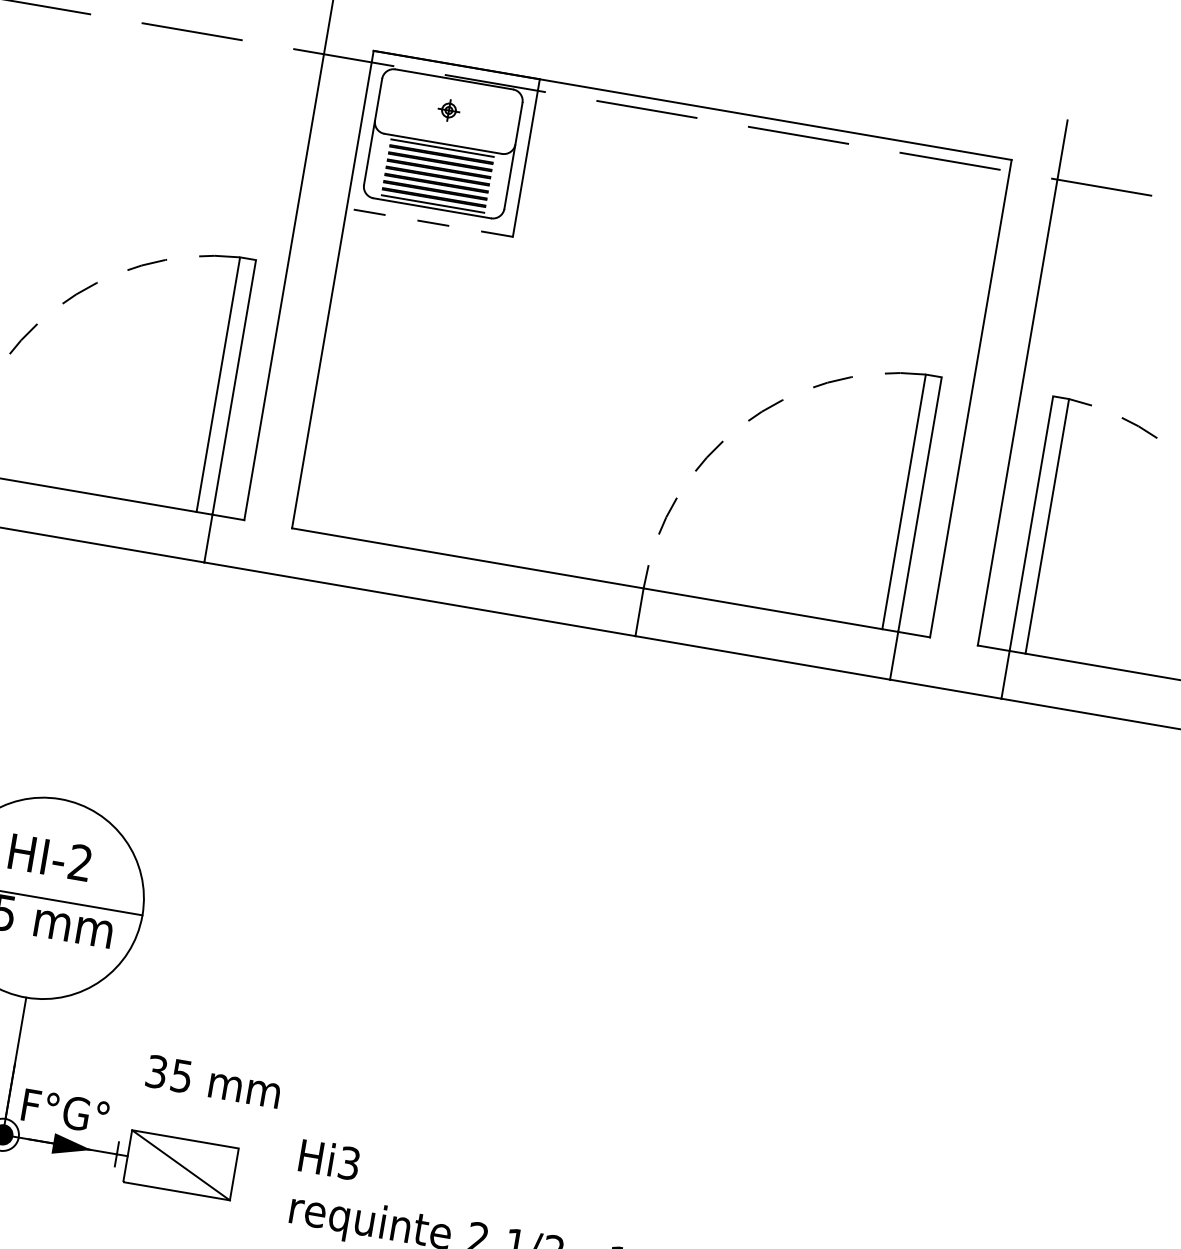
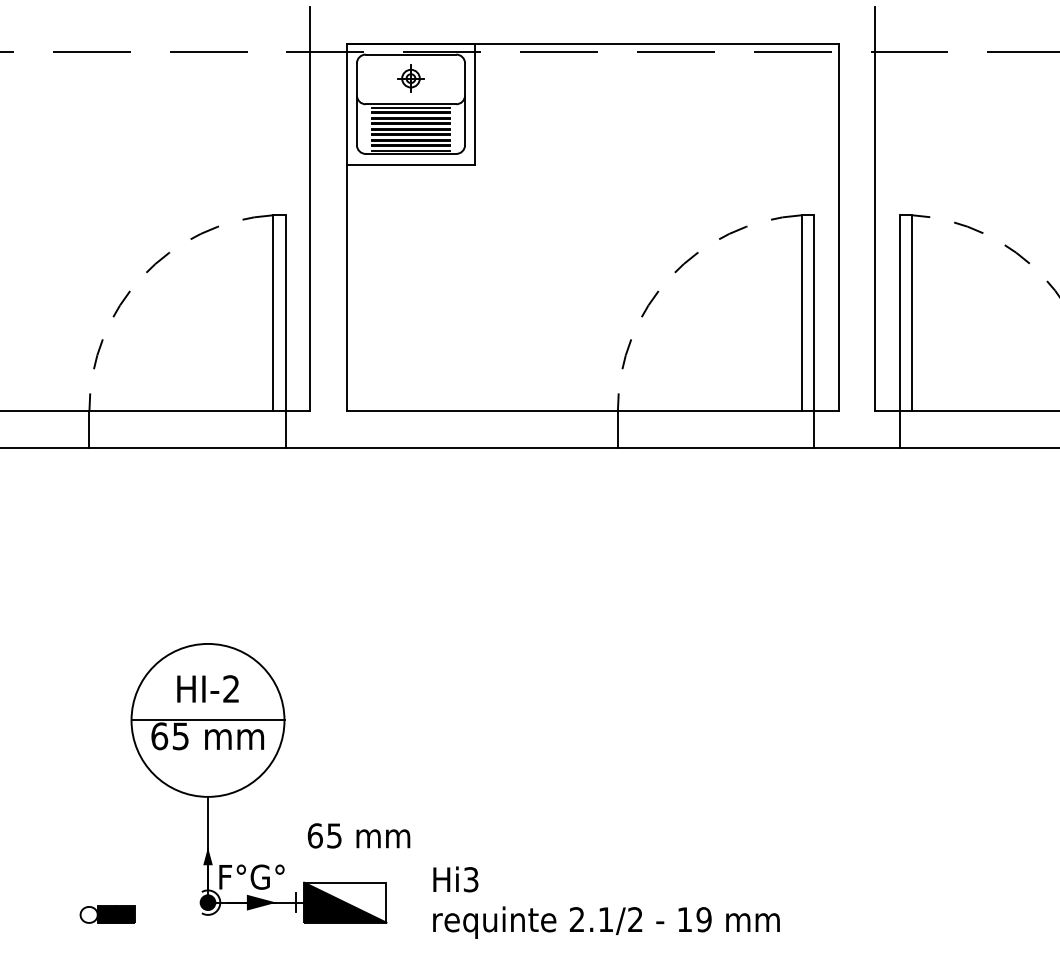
part: (448, 110) -> (410, 78), size x1.67
line: (429, 221) -> (410, 164), dashed -> solid
text: (155, 1071) -> (314, 835), 35 -> 65
fill: (12, 1074) -> (207, 856), added
fill: (181, 1165) -> (345, 902), added

